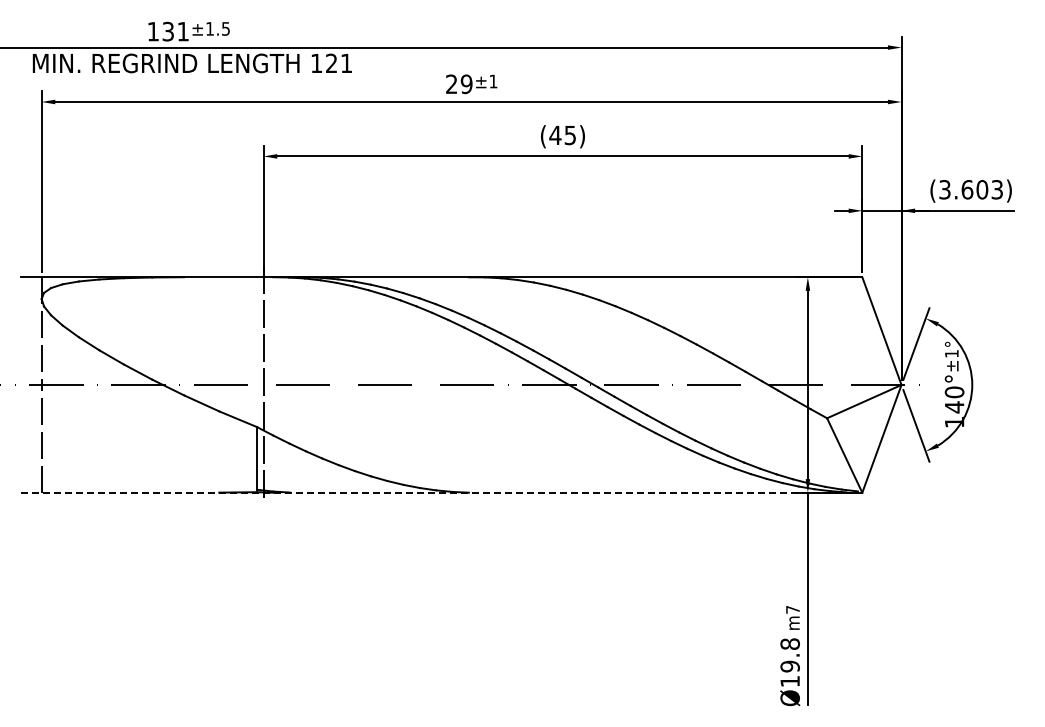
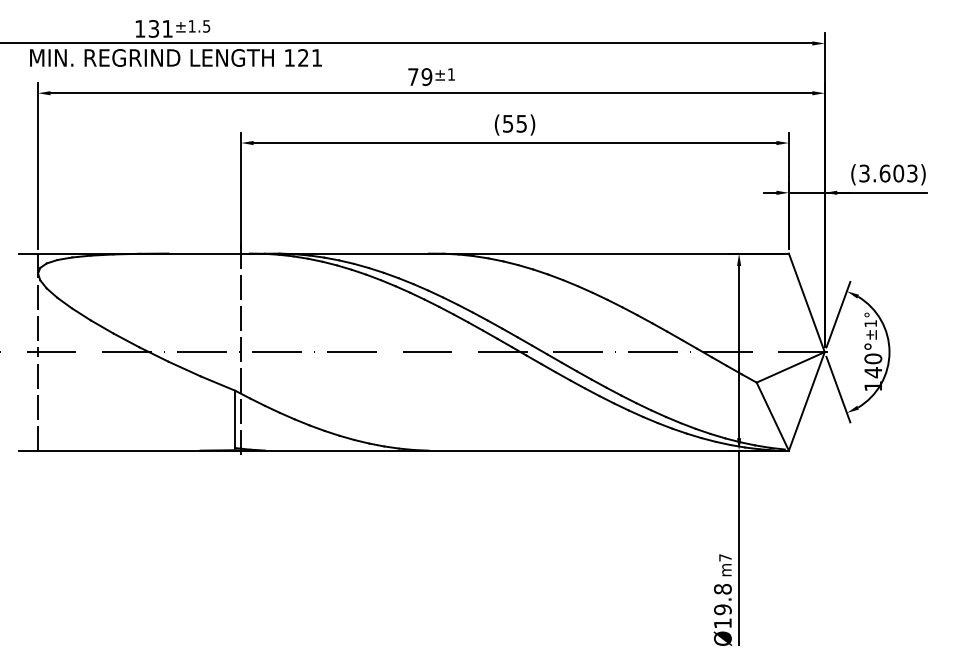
text: (451, 83) -> (413, 76), 29 -> 79
text: (555, 135) -> (508, 123), (45) -> (55)
line: (441, 492) -> (403, 450), dashed -> solid

